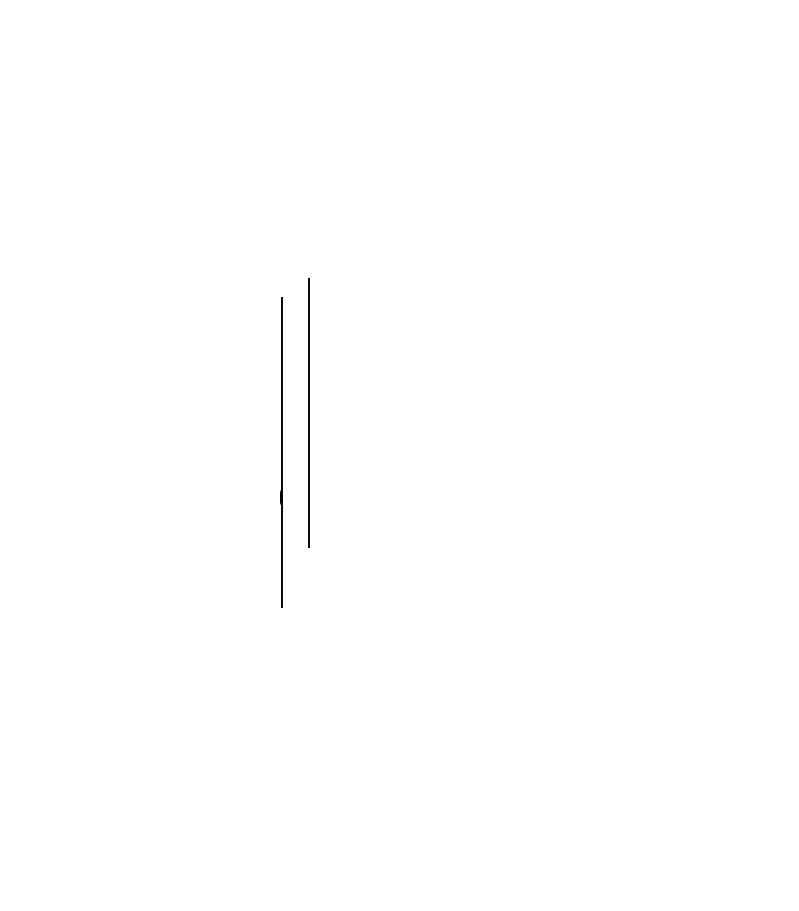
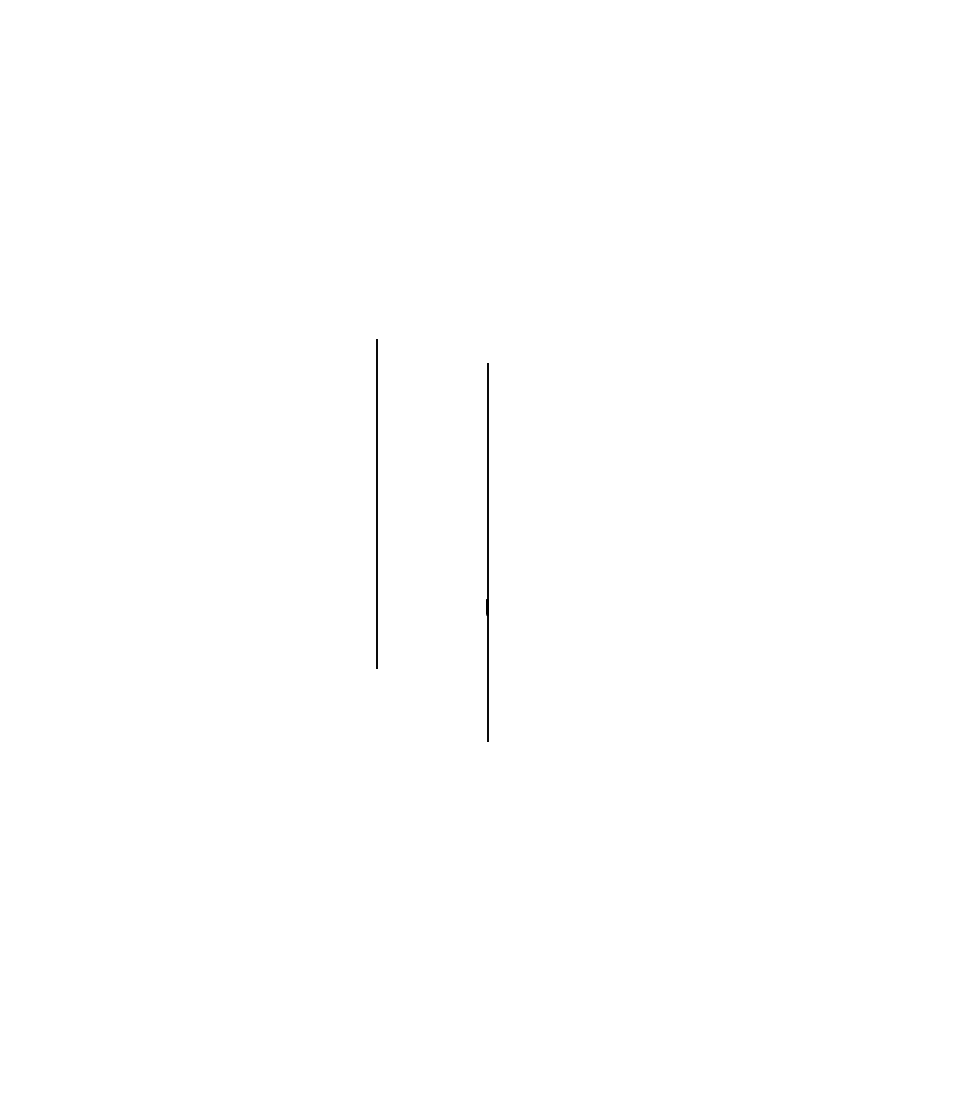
line: (281, 452) -> (487, 552), moved

